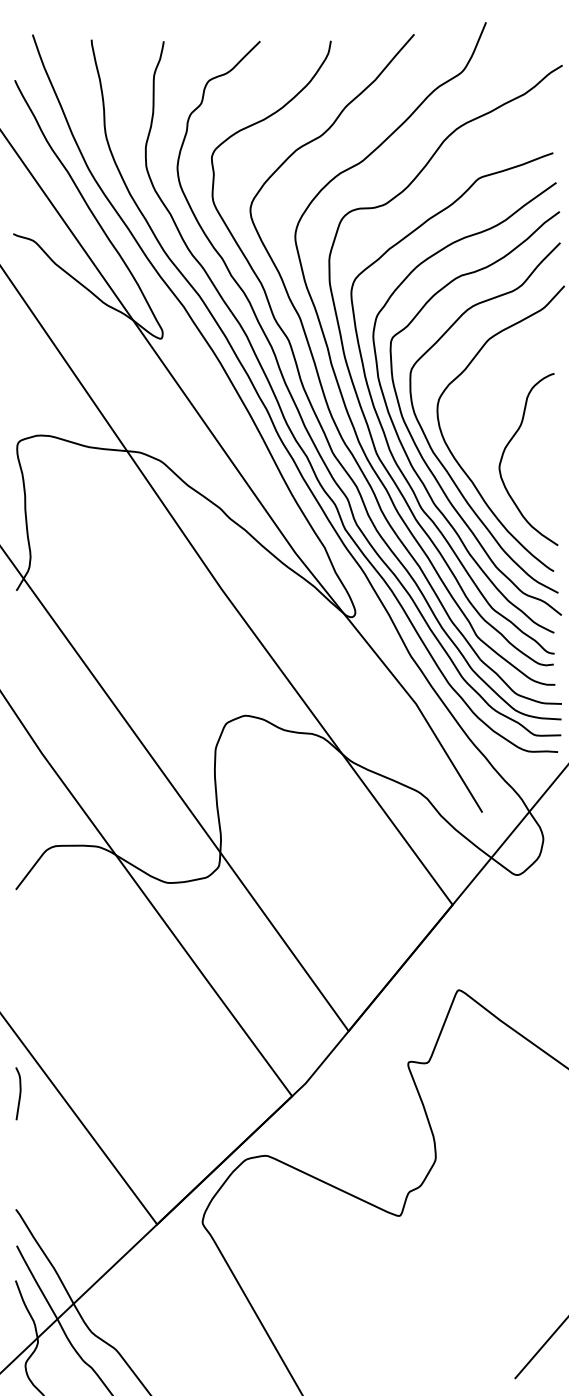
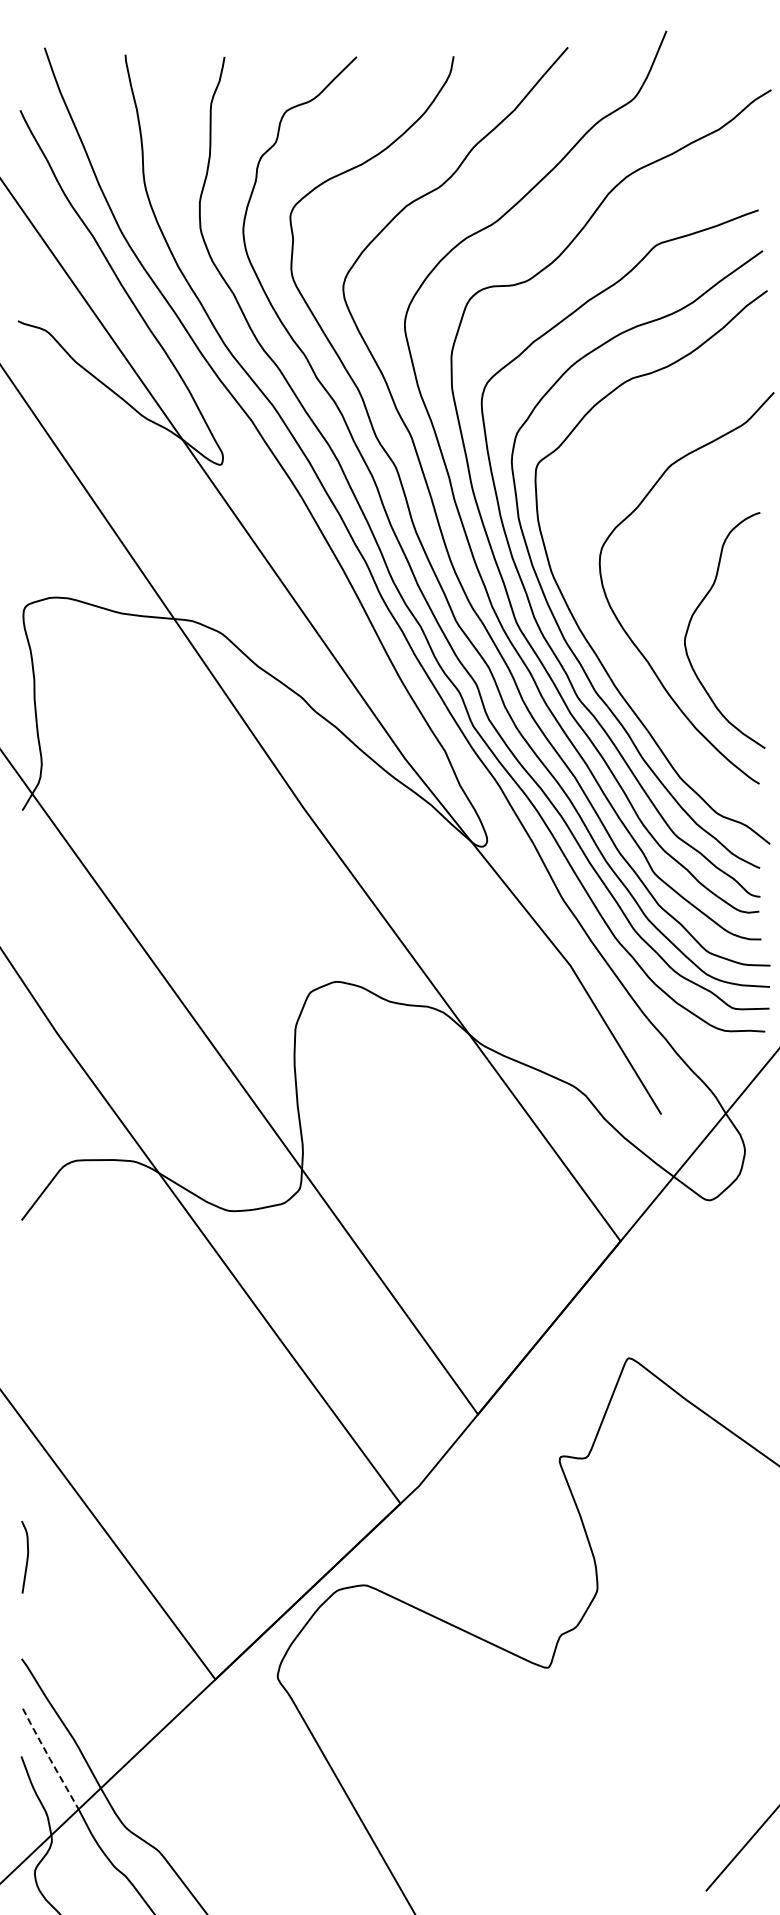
curve: (430, 445) -> (590, 611), removed
curve: (19, 1093) -> (26, 1557), moved
line: (36, 1282) -> (49, 1758), solid -> dashed

